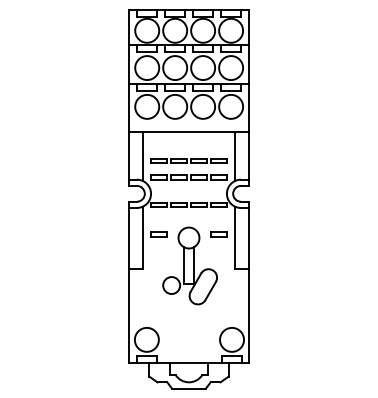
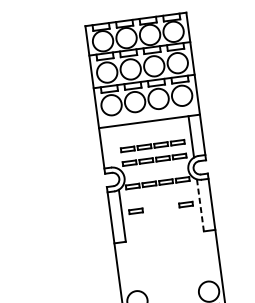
line: (142, 155) -> (113, 146), removed
line: (235, 237) -> (200, 205), solid -> dashed
part: (189, 265) -> (164, 233), removed

